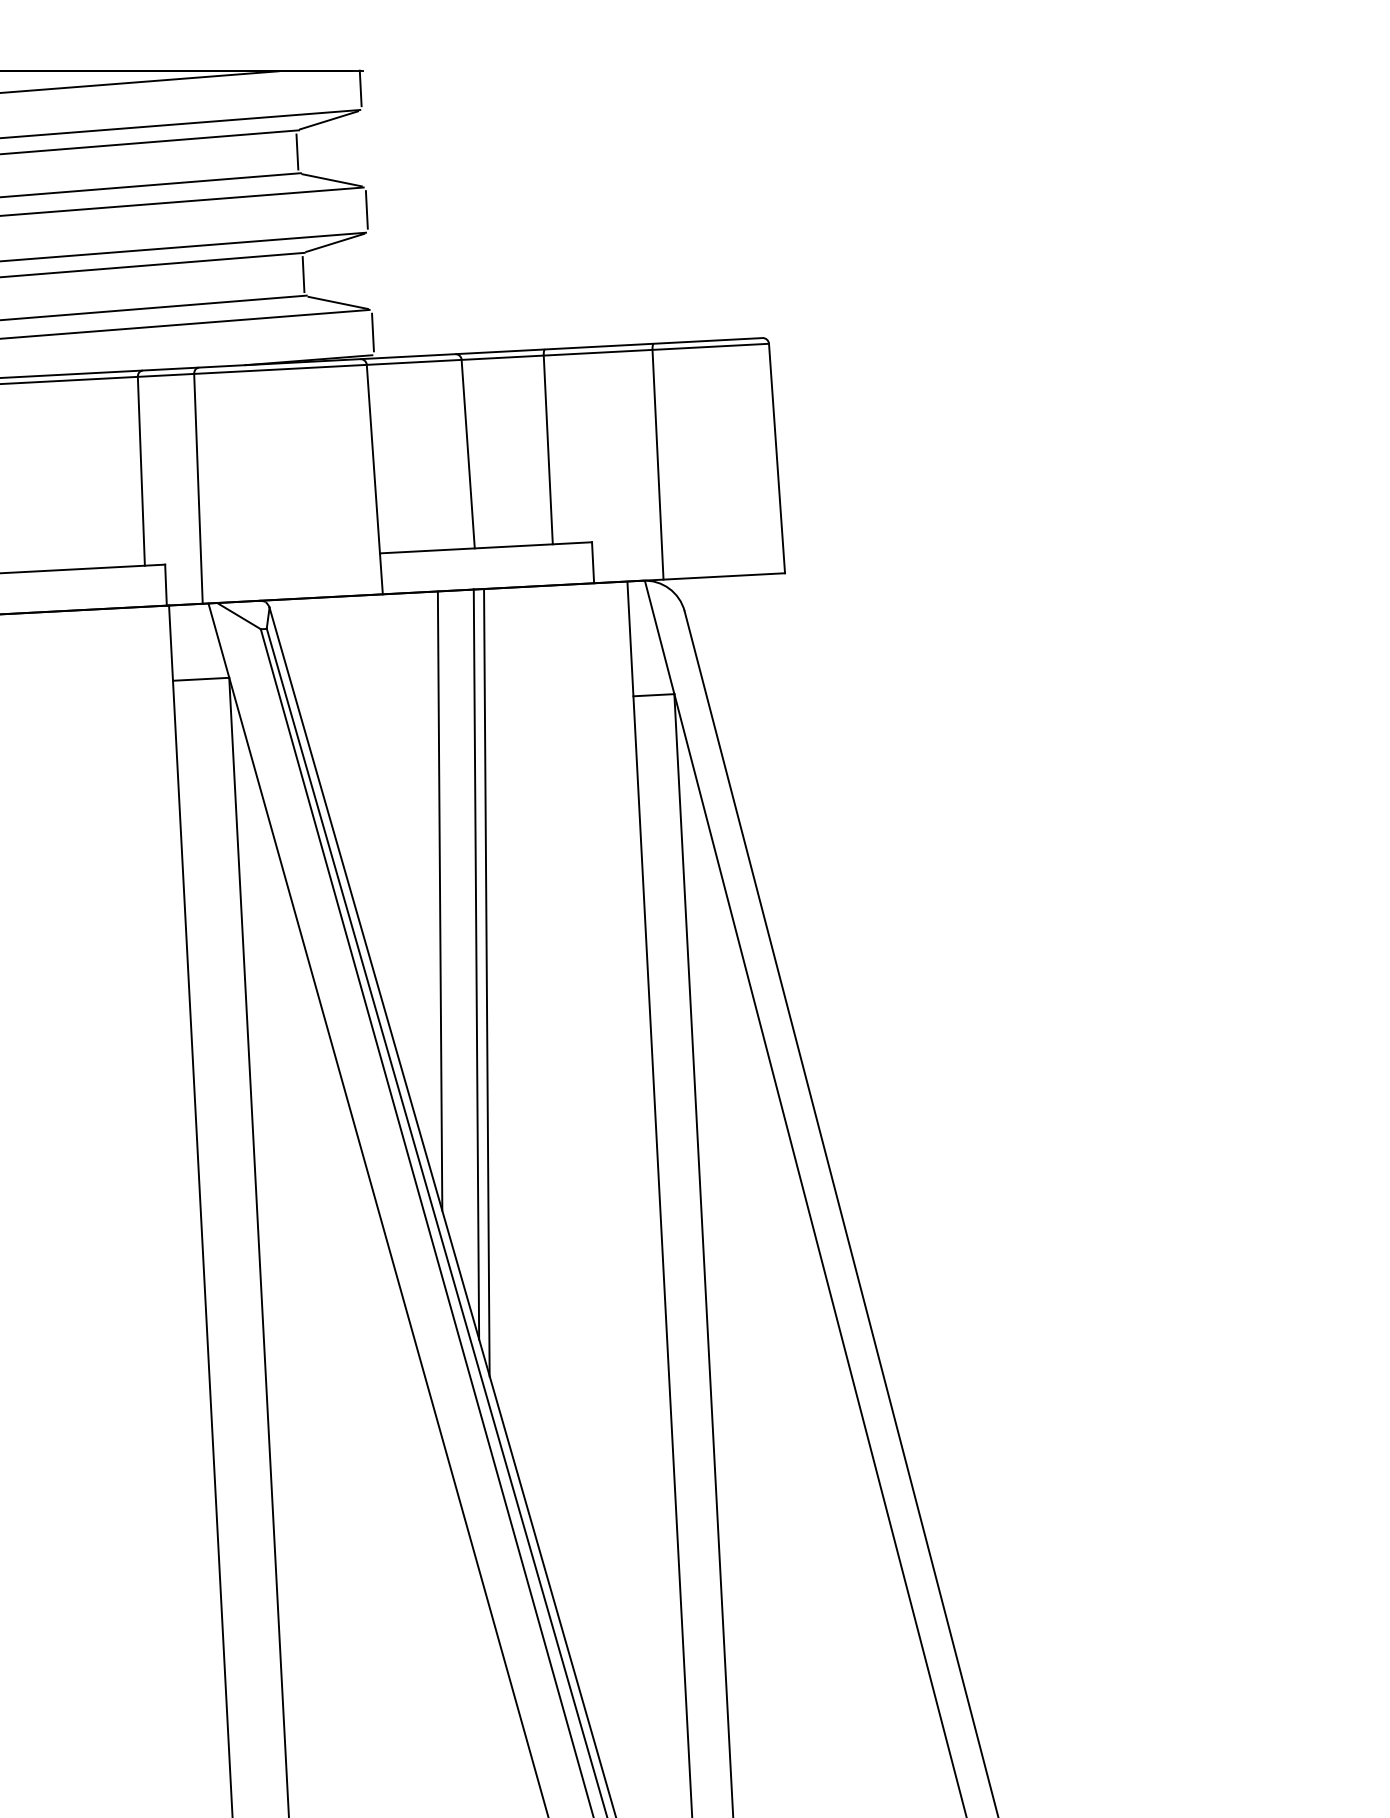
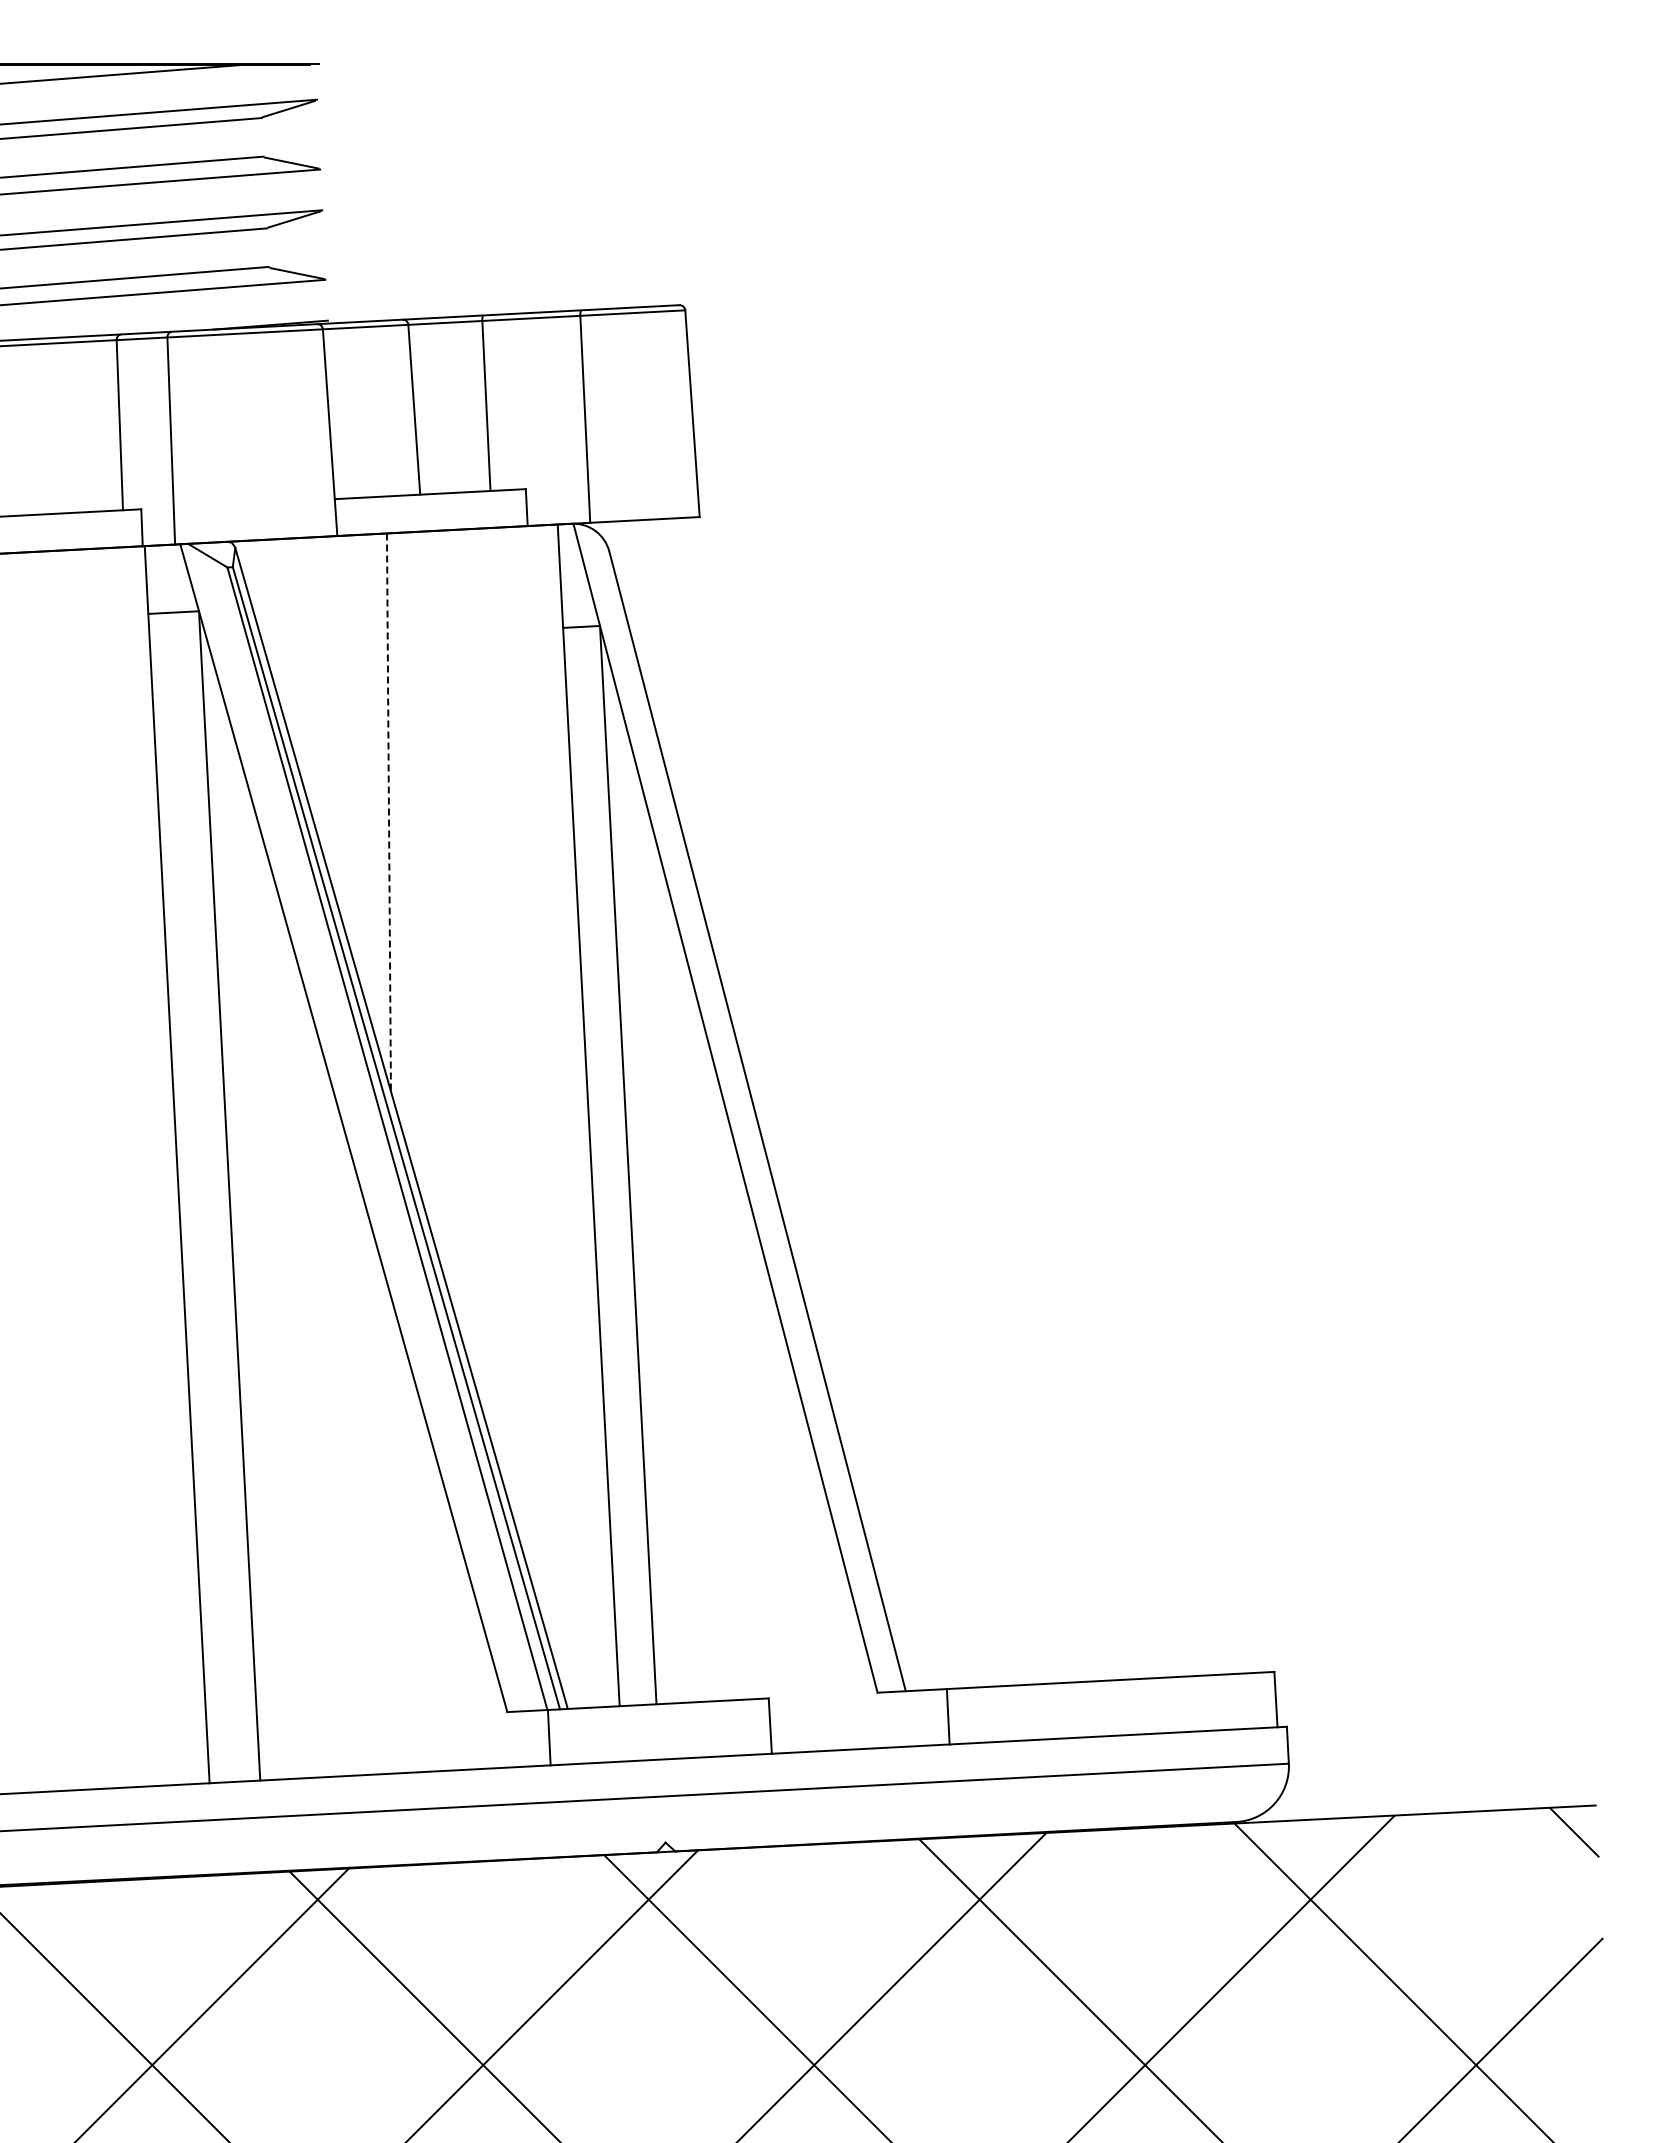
line: (360, 88) -> (317, 80), removed
line: (297, 151) -> (260, 137), removed
line: (366, 209) -> (322, 189), removed
line: (303, 274) -> (265, 247), removed
line: (372, 332) -> (328, 300), removed
line: (439, 901) -> (388, 812), solid -> dashed
line: (476, 964) -> (421, 869), removed
line: (486, 982) -> (430, 885), removed

